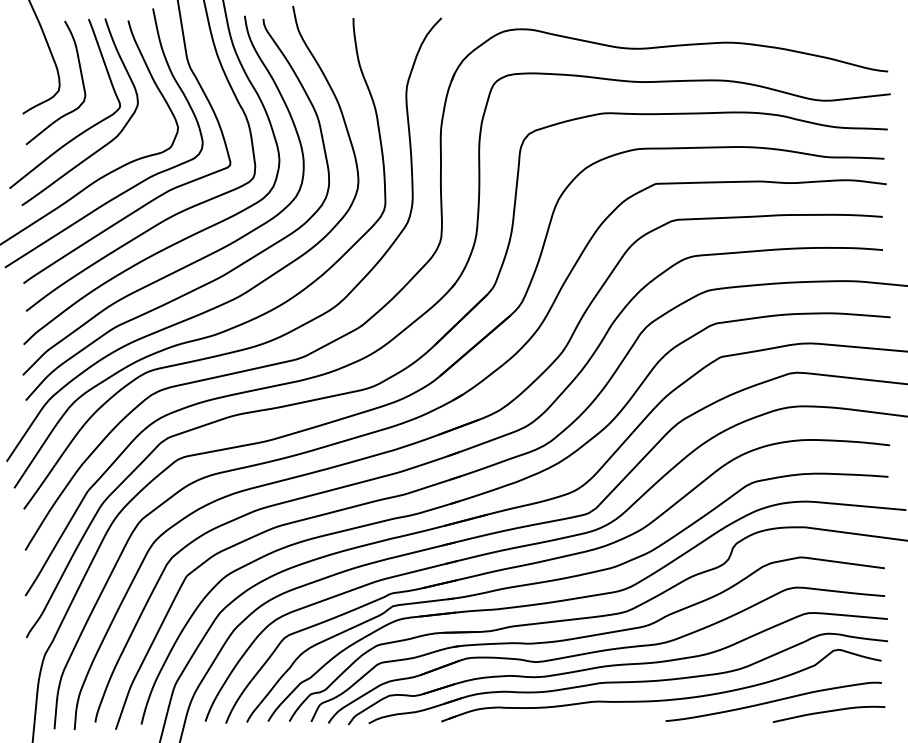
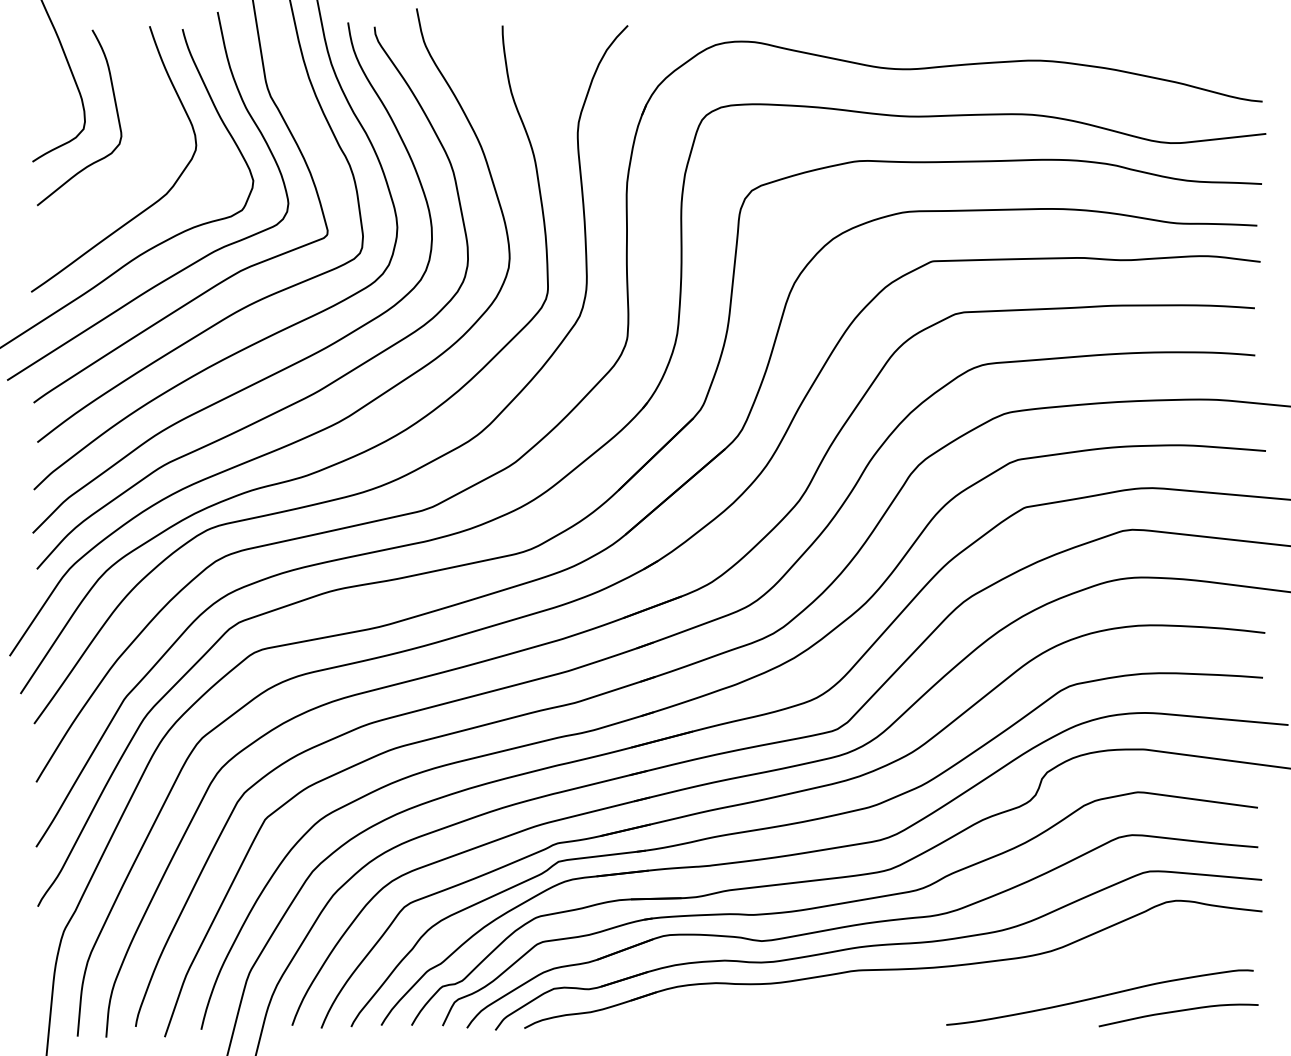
curve: (82, 131) -> (117, 186), removed
part: (661, 699) -> (940, 994), removed

